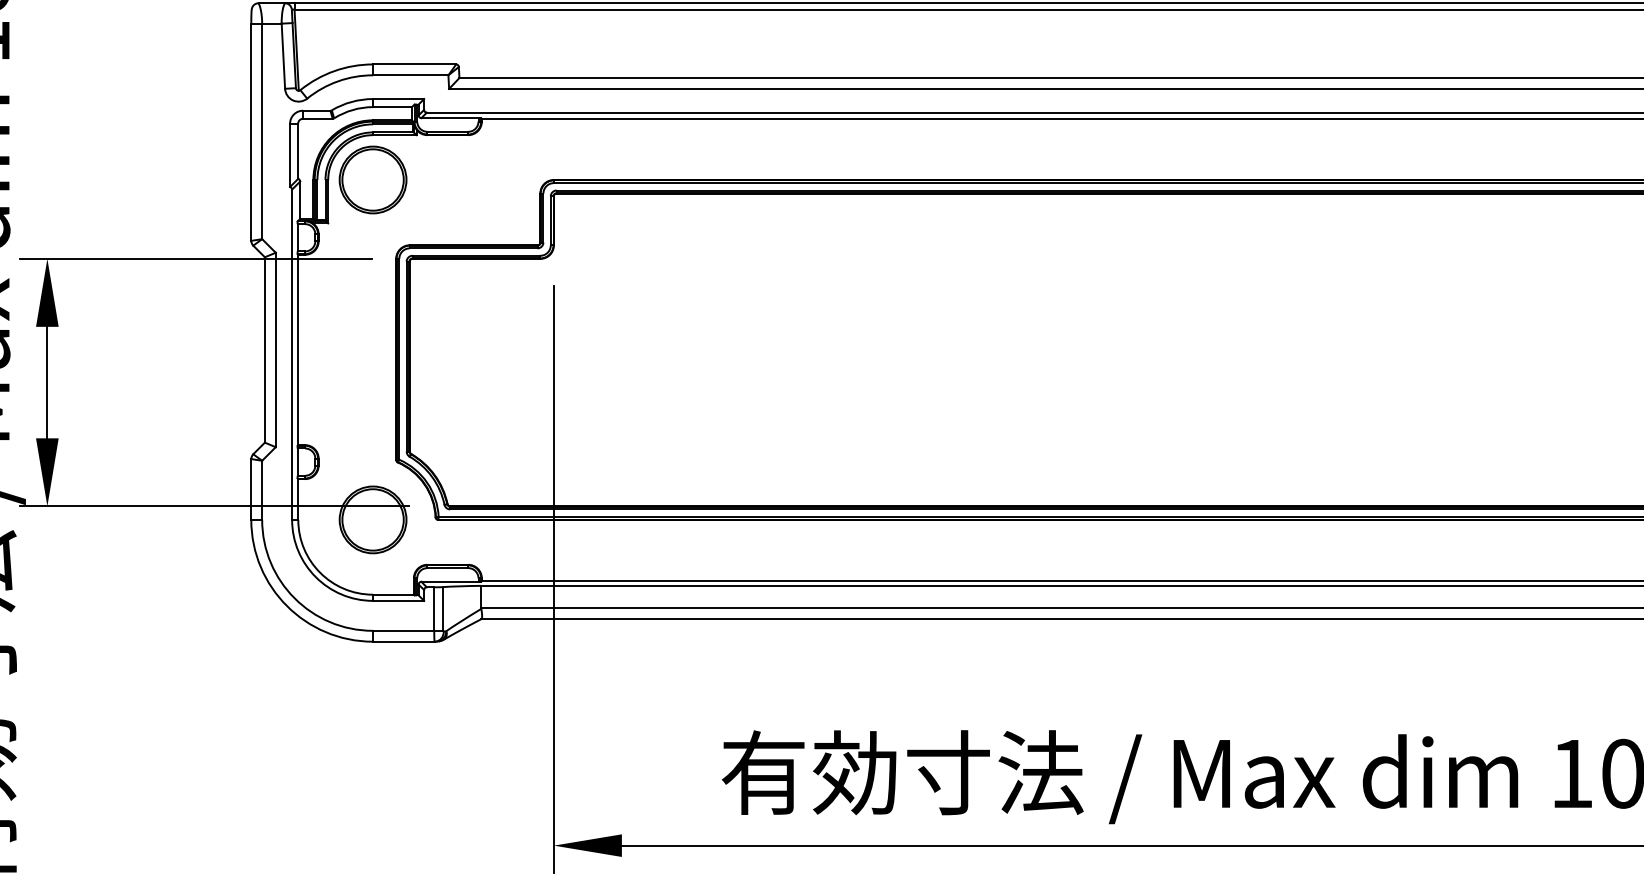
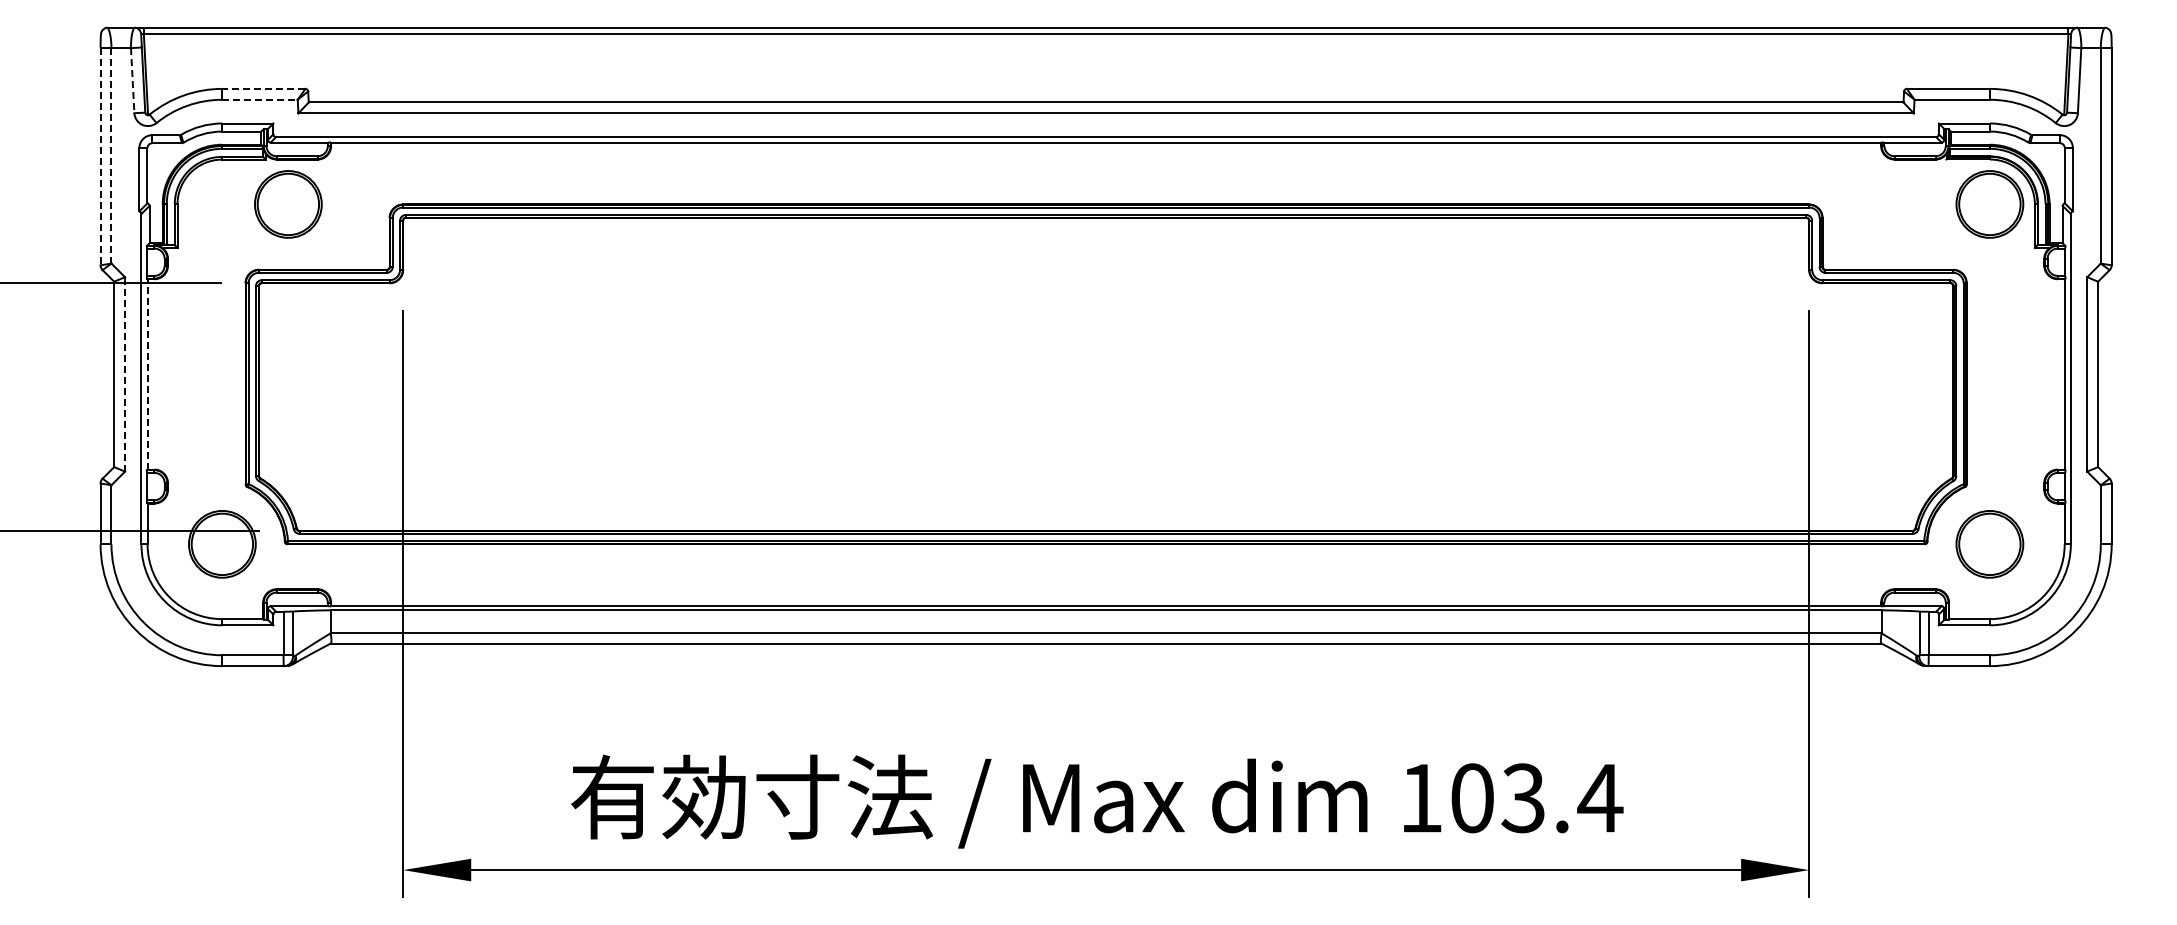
line: (283, 56) -> (132, 80), solid -> dashed
line: (414, 64) -> (263, 88), solid -> dashed
line: (411, 75) -> (260, 99), solid -> dashed
line: (262, 131) -> (111, 155), solid -> dashed
line: (251, 132) -> (100, 156), solid -> dashed
part: (373, 180) -> (288, 204), moved
line: (276, 349) -> (125, 373), solid -> dashed
line: (298, 349) -> (147, 373), solid -> dashed

